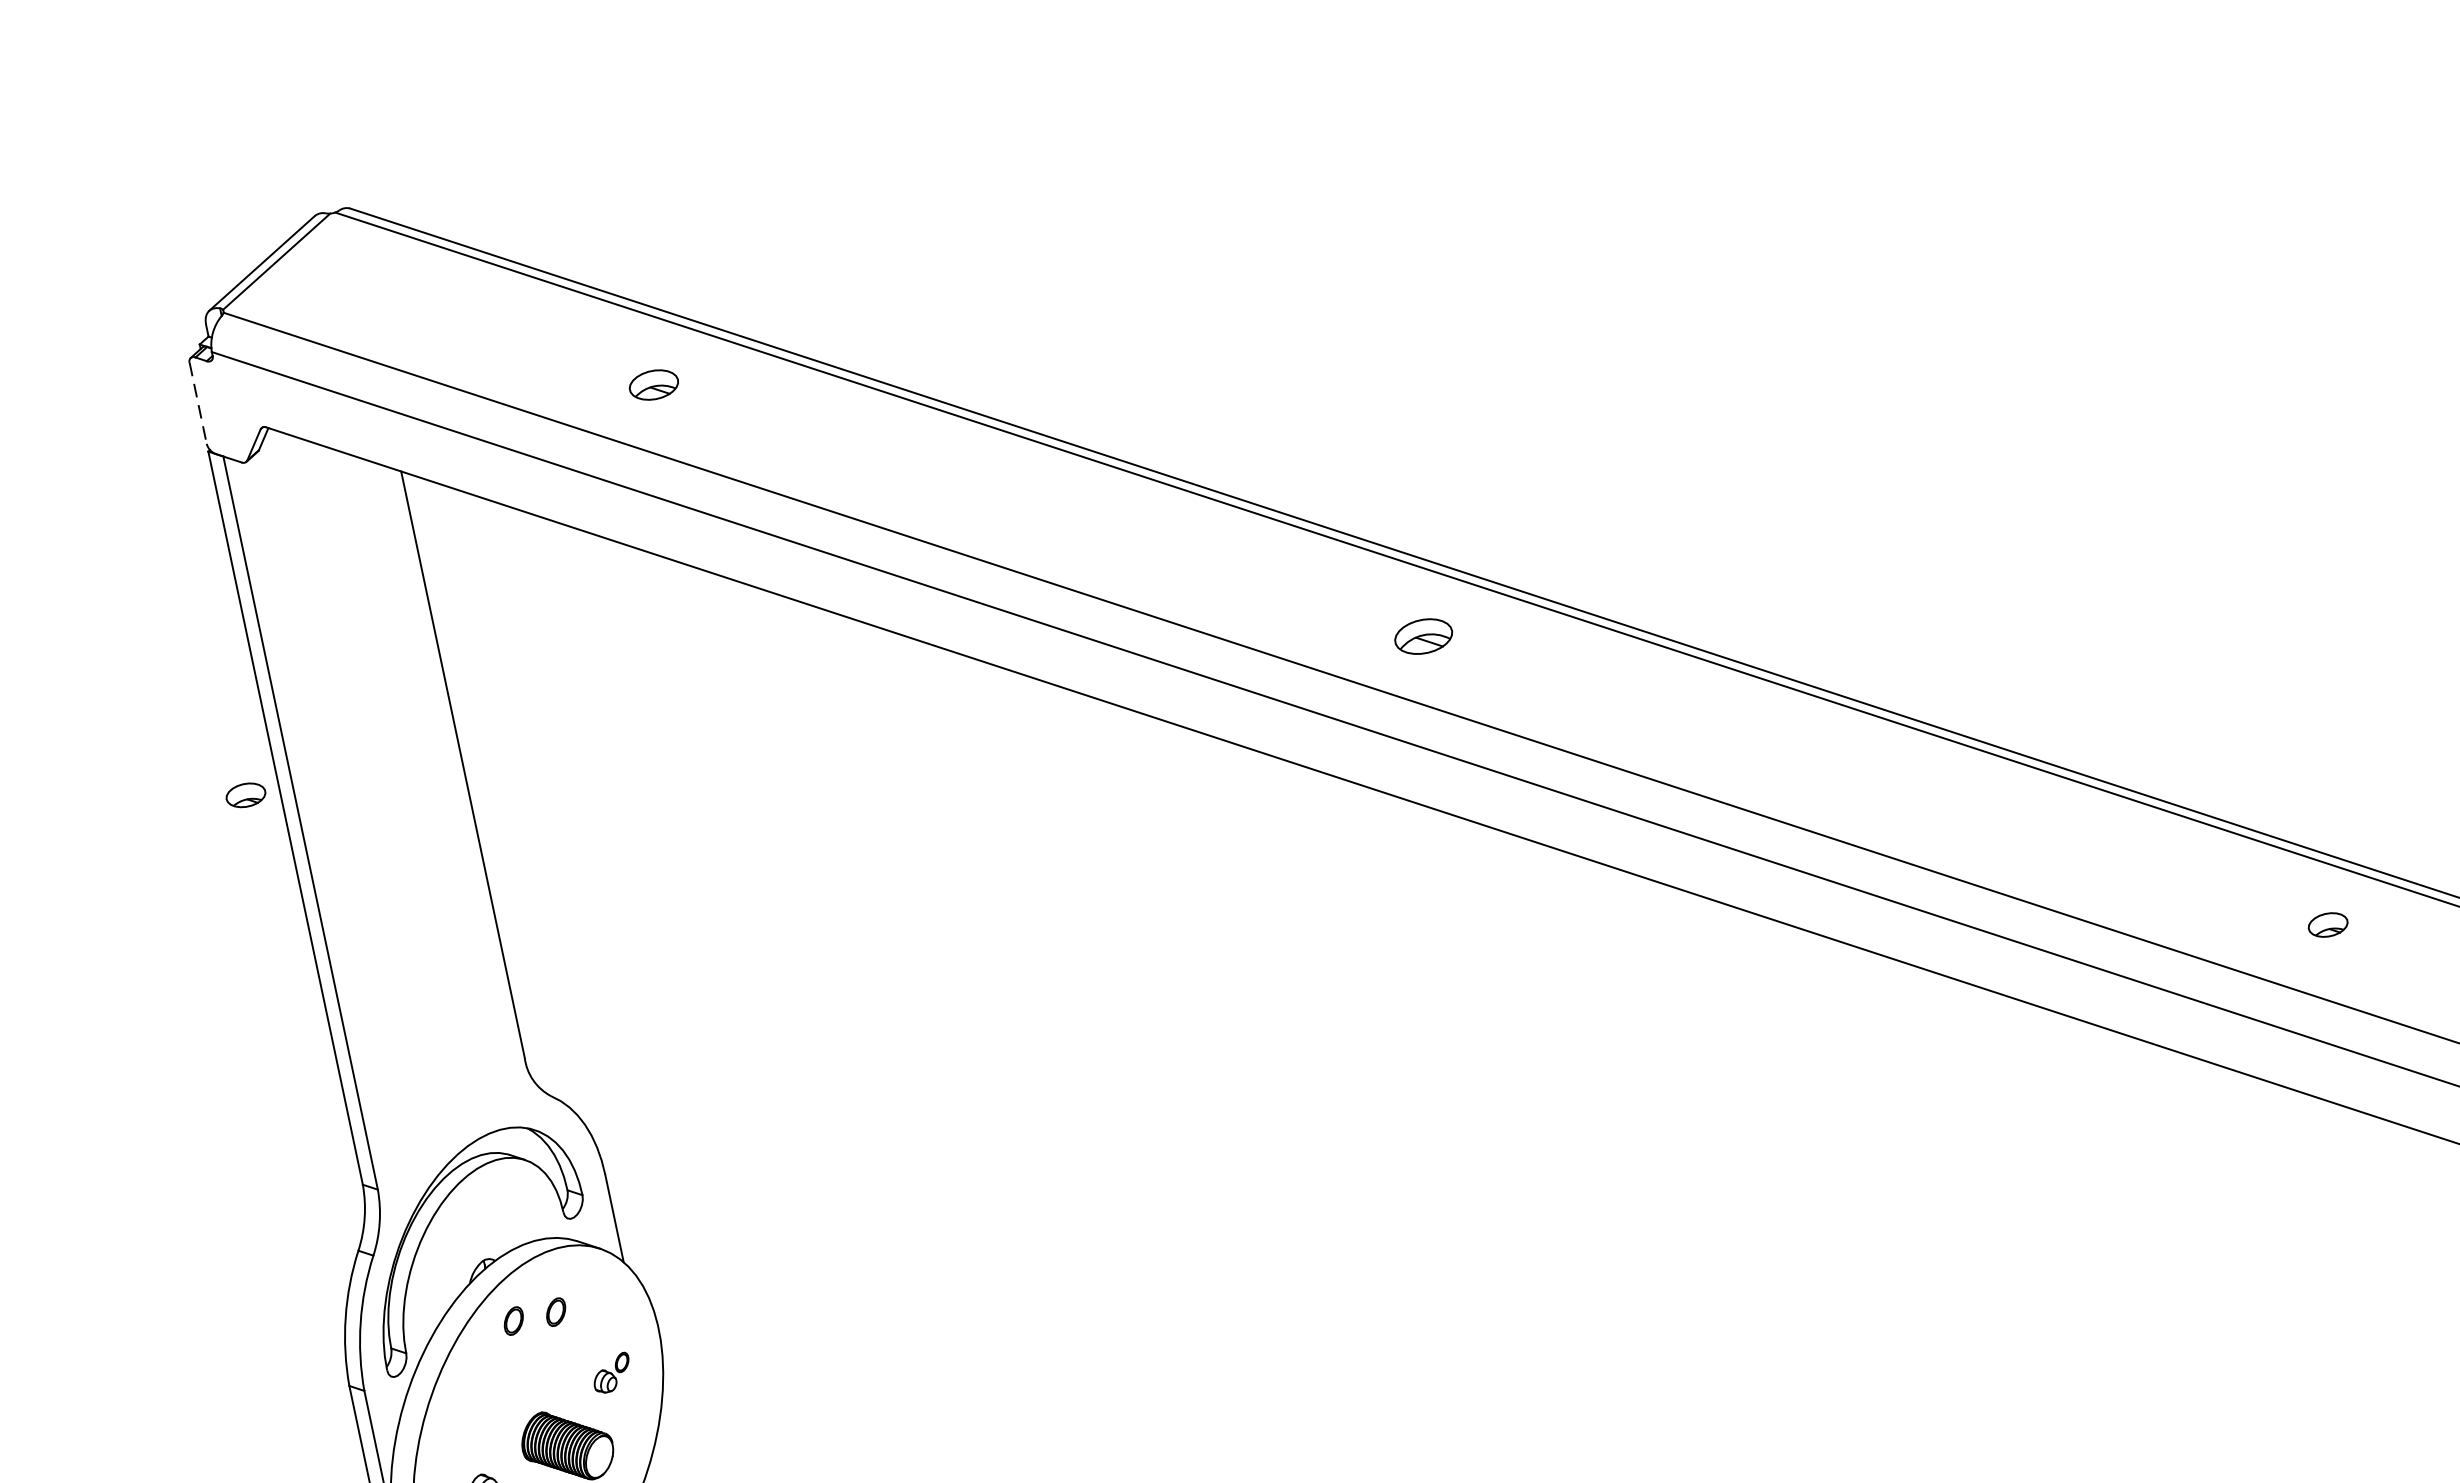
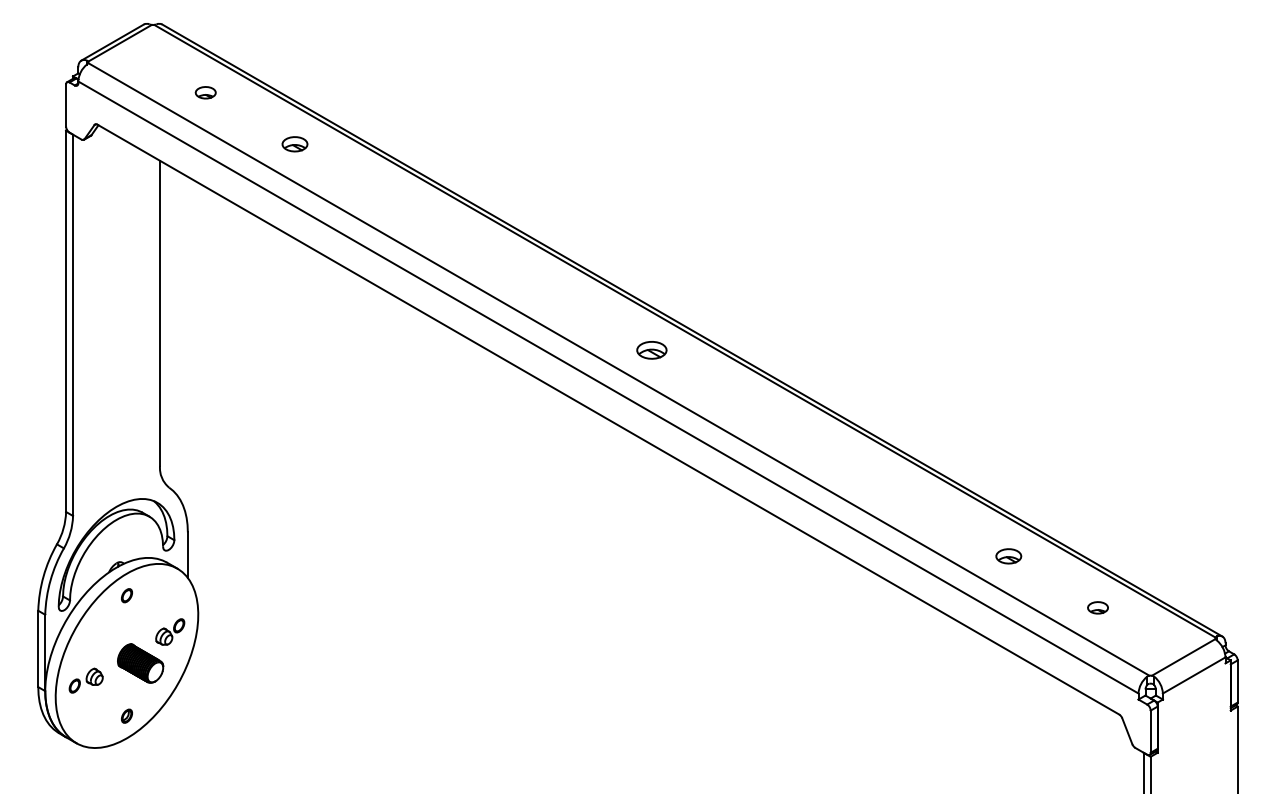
line: (199, 404) -> (66, 106), dashed -> solid
part: (245, 794) -> (205, 92), moved
part: (2192, 888) -> (1008, 556), added
part: (2327, 924) -> (1097, 607), moved
part: (555, 1311) -> (148, 595), removed
part: (612, 1372) -> (170, 631), size x1.43

